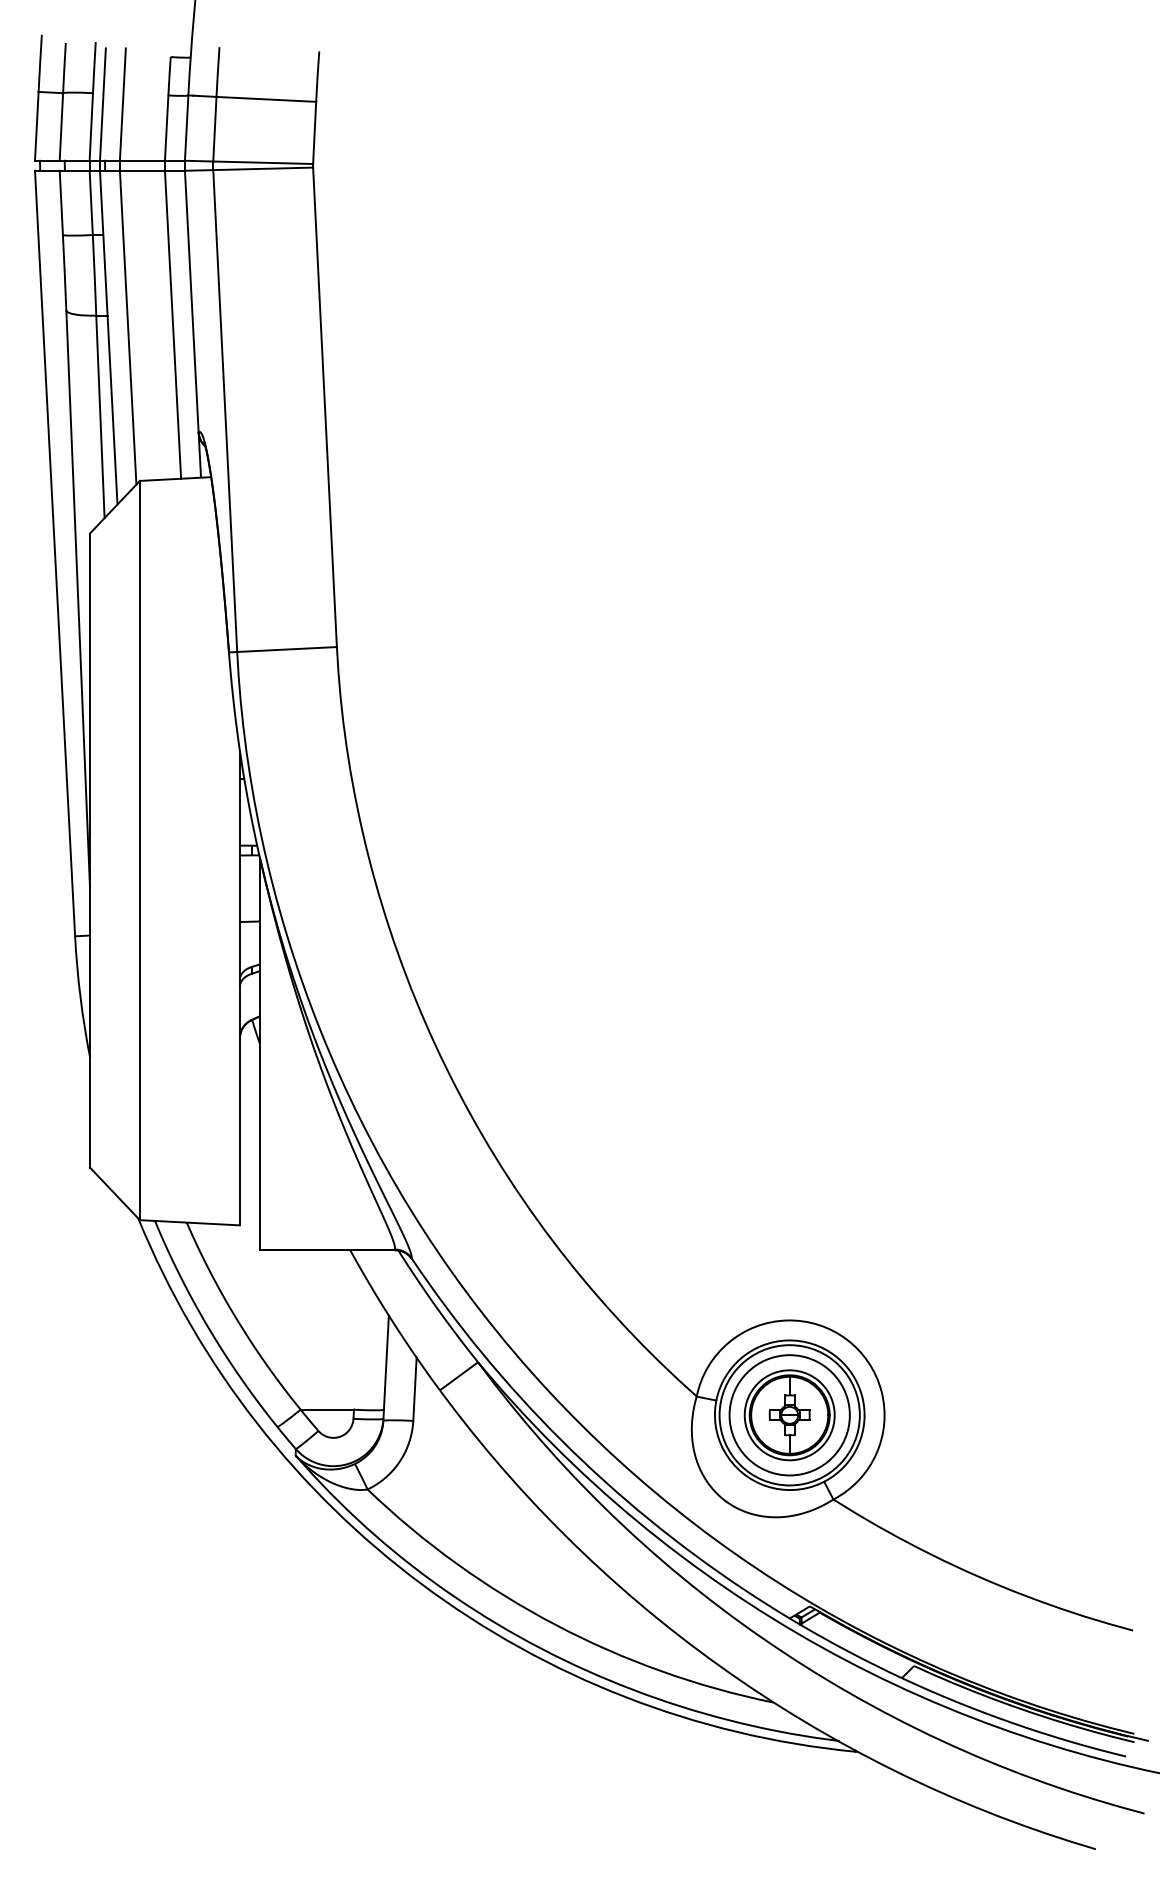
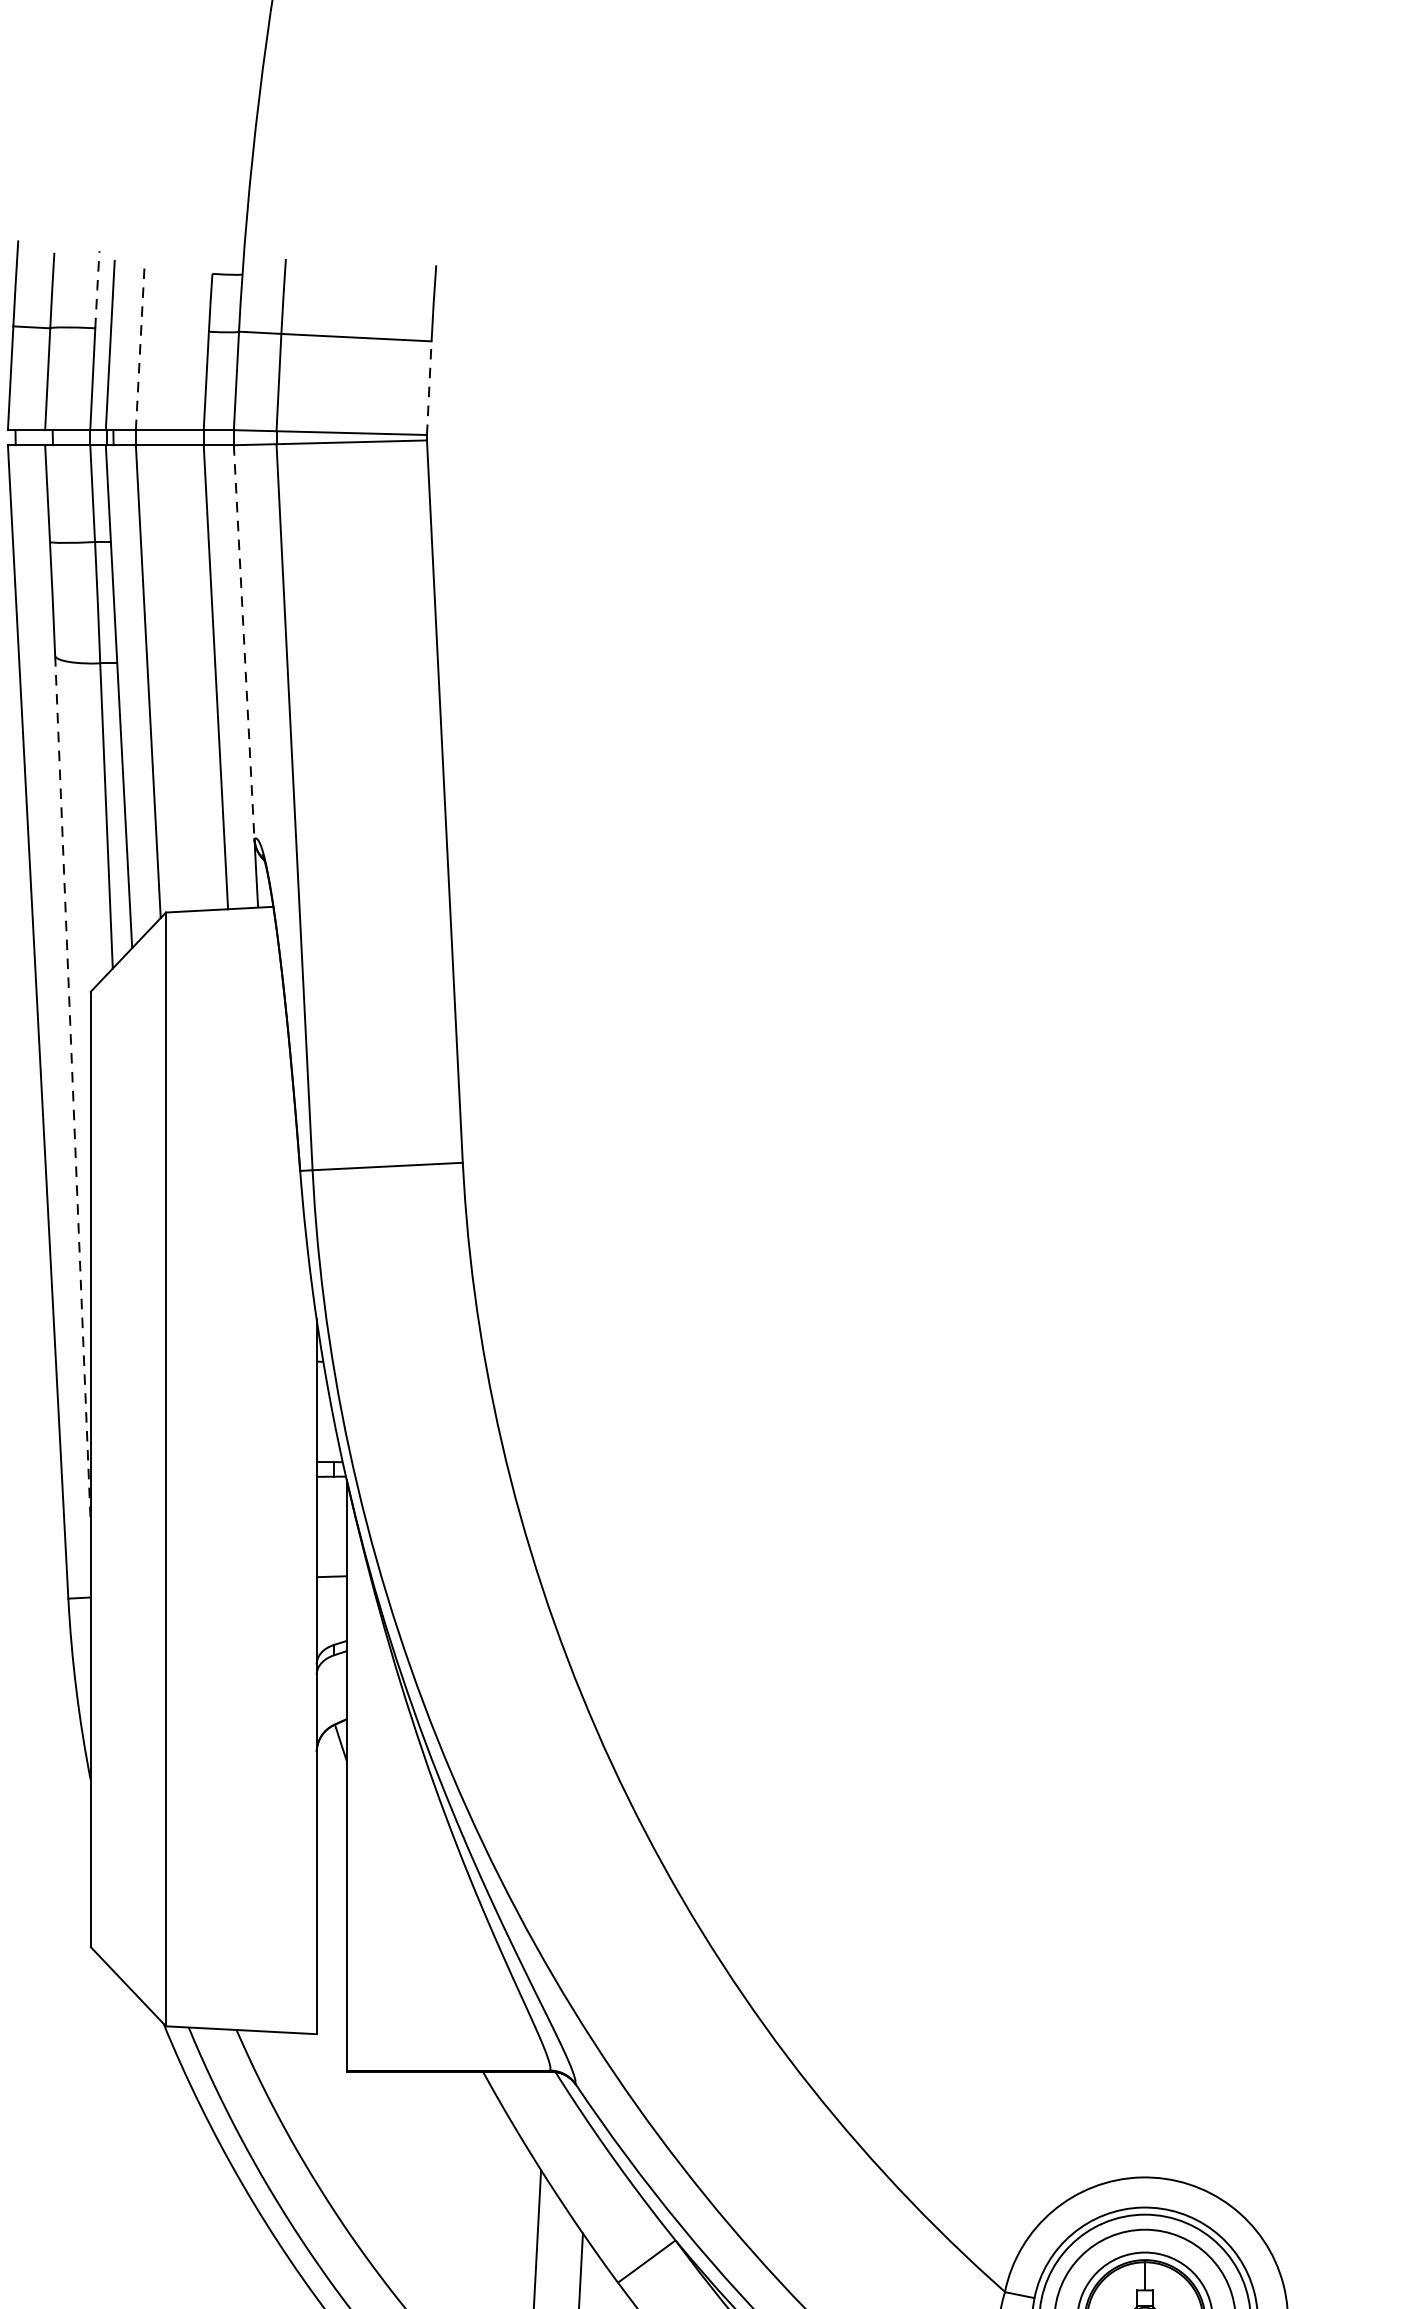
line: (94, 67) -> (97, 289), solid -> dashed
line: (122, 104) -> (139, 345), solid -> dashed
line: (314, 132) -> (429, 387), solid -> dashed
line: (191, 301) -> (243, 642), solid -> dashed
line: (78, 599) -> (73, 1091), solid -> dashed

